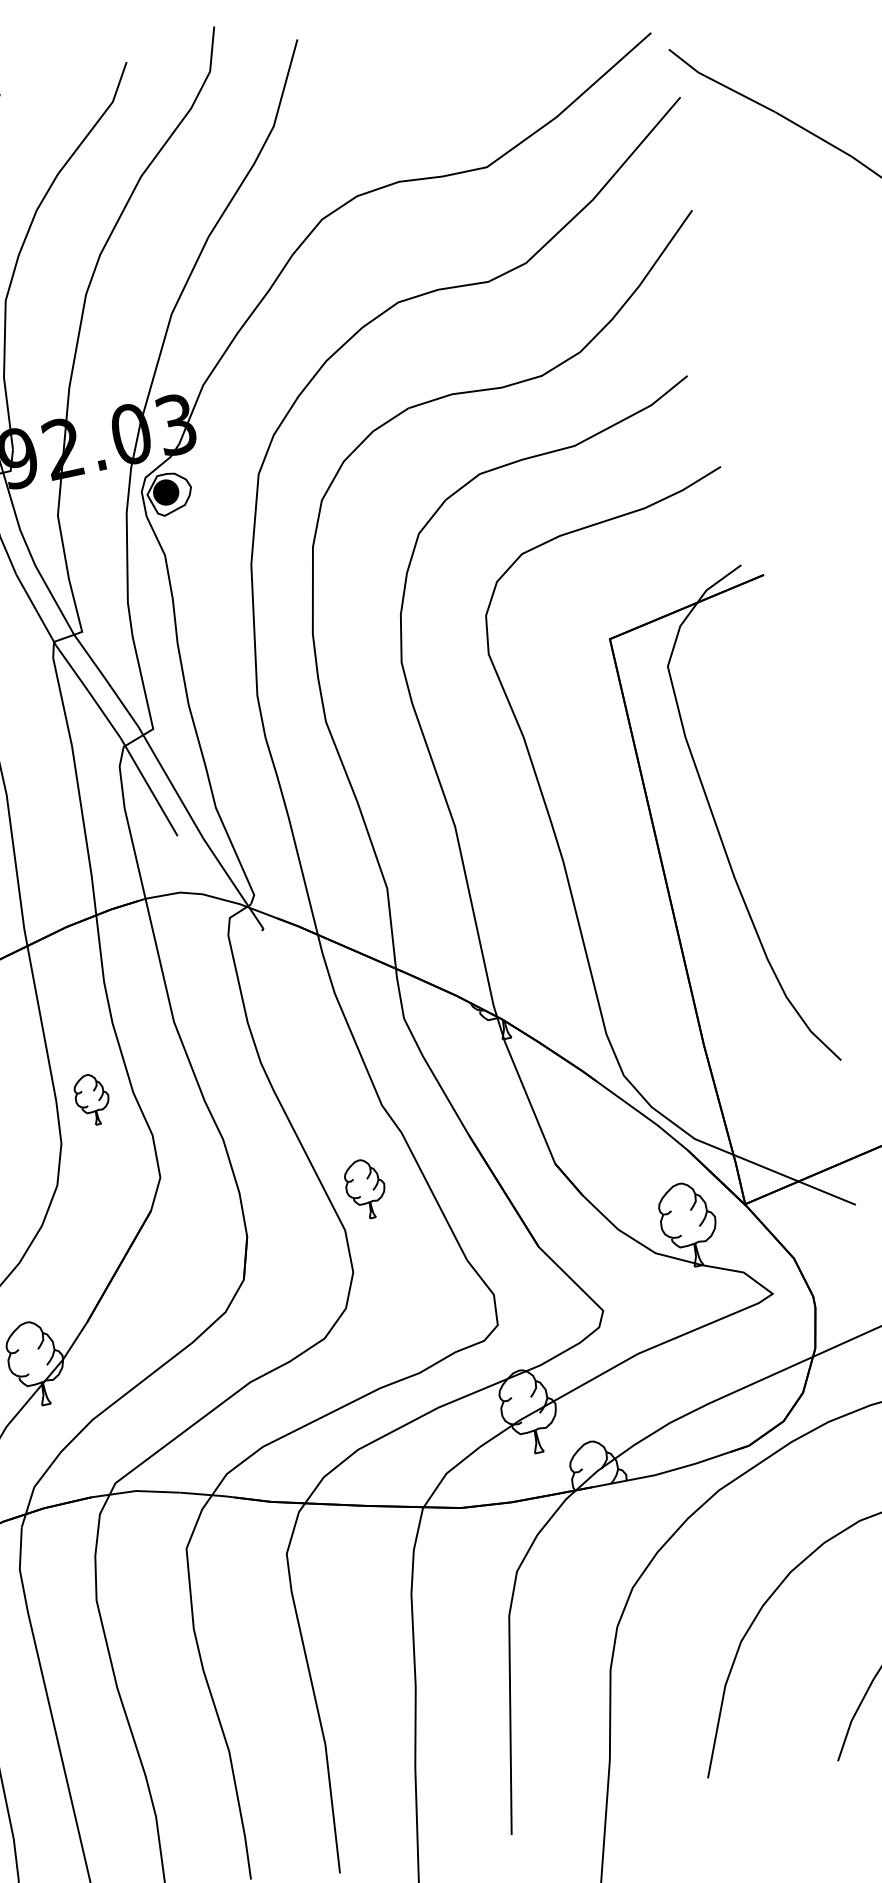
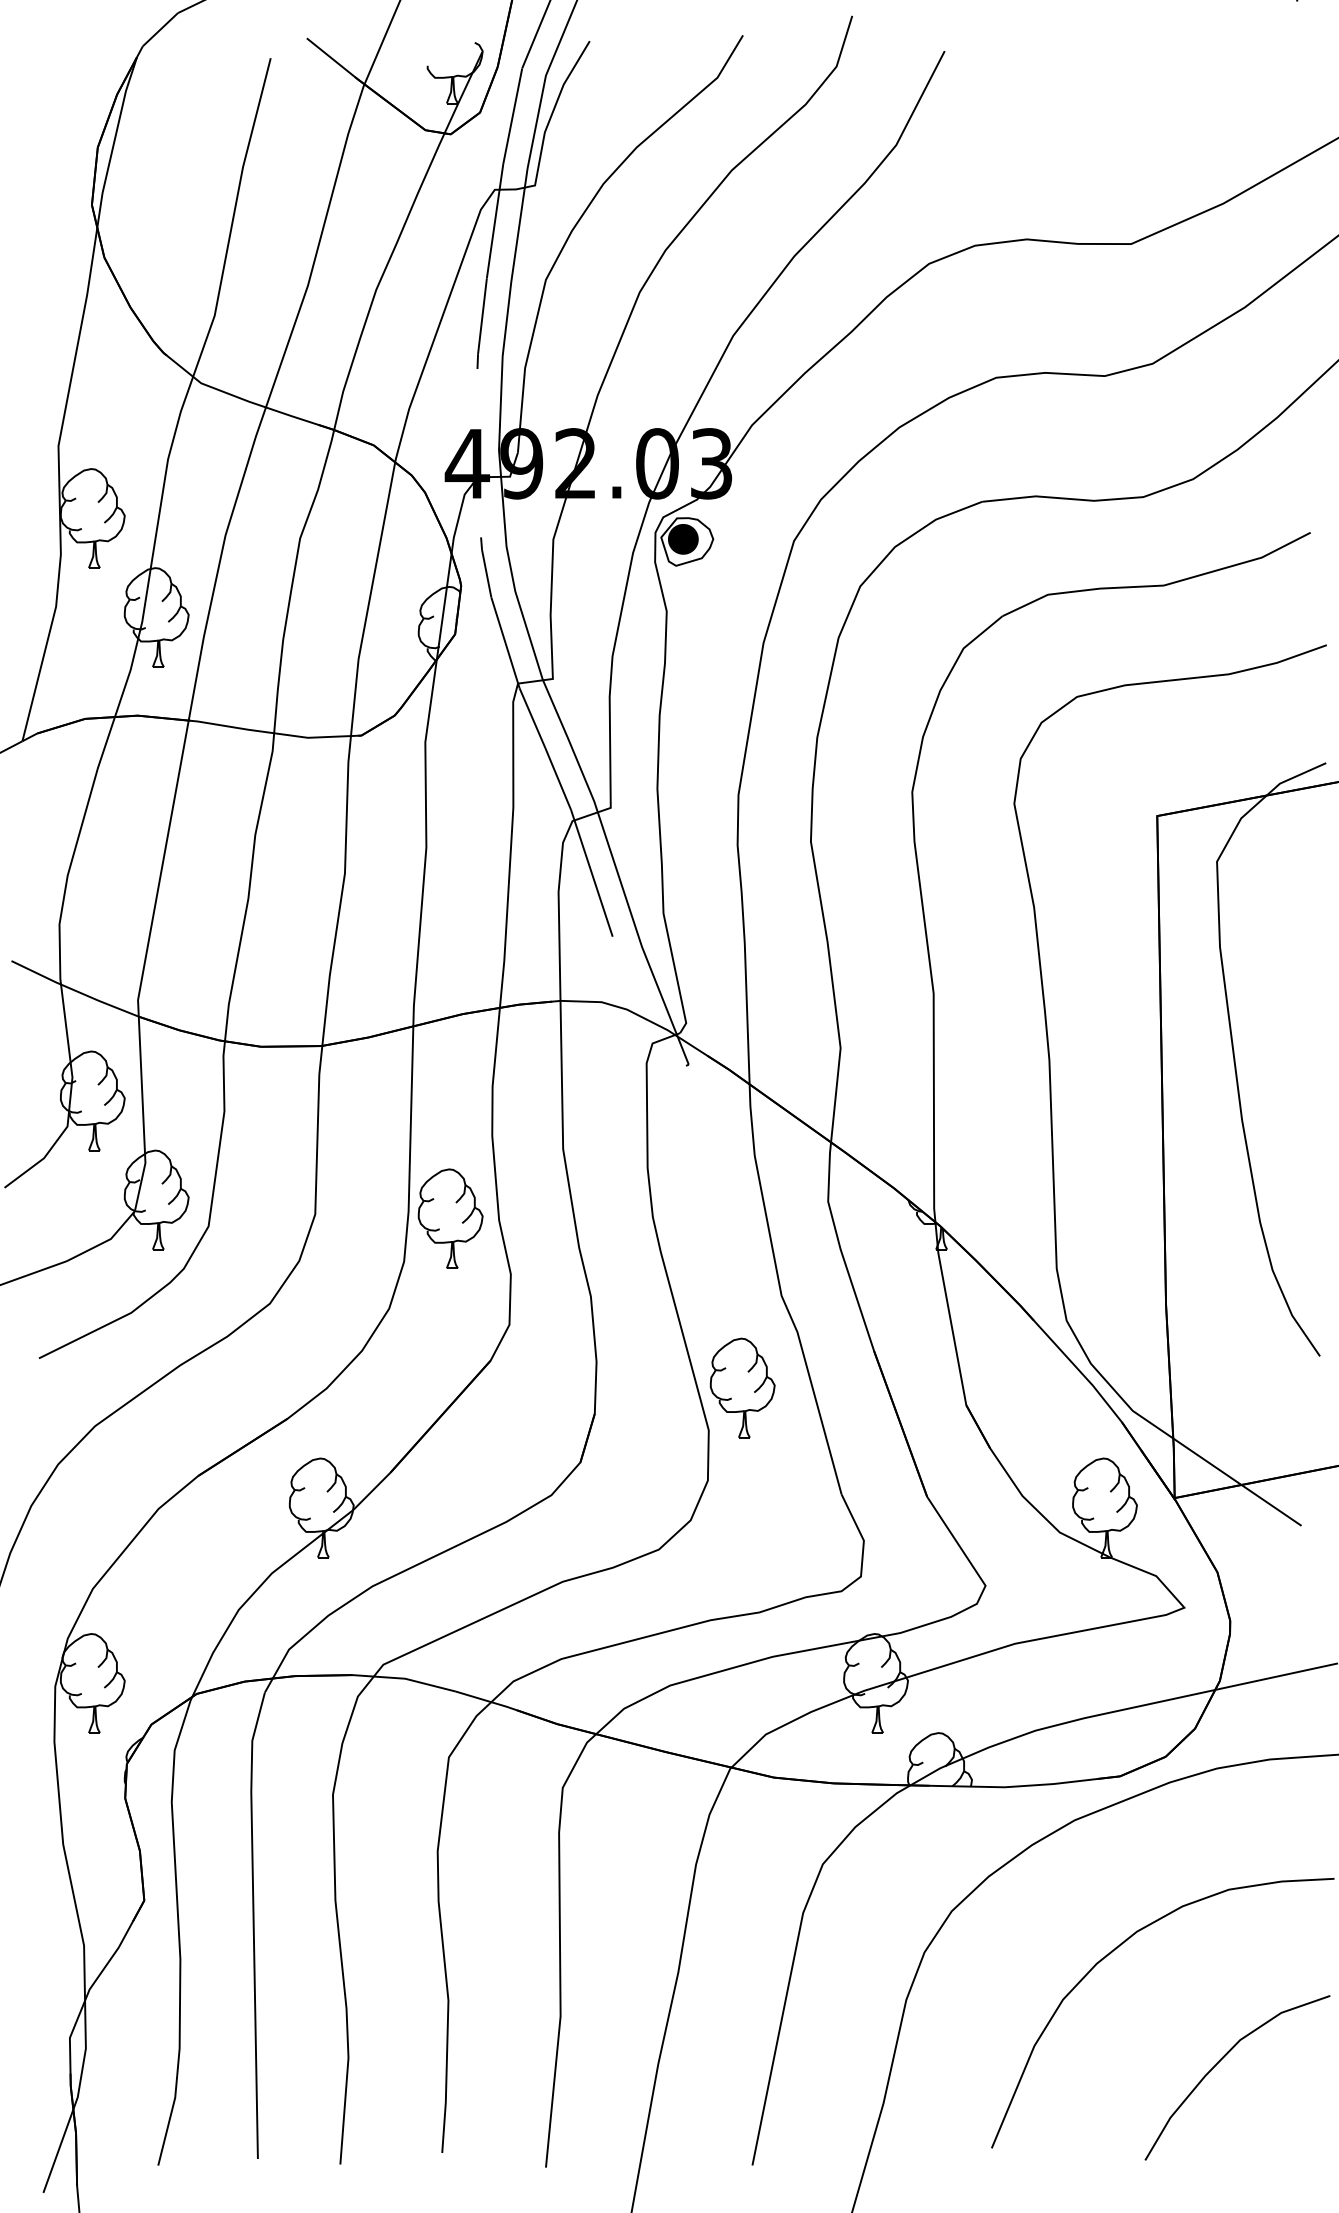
part: (92, 1099) -> (450, 1218), size x1.67
part: (365, 1188) -> (742, 1387), size x1.43

